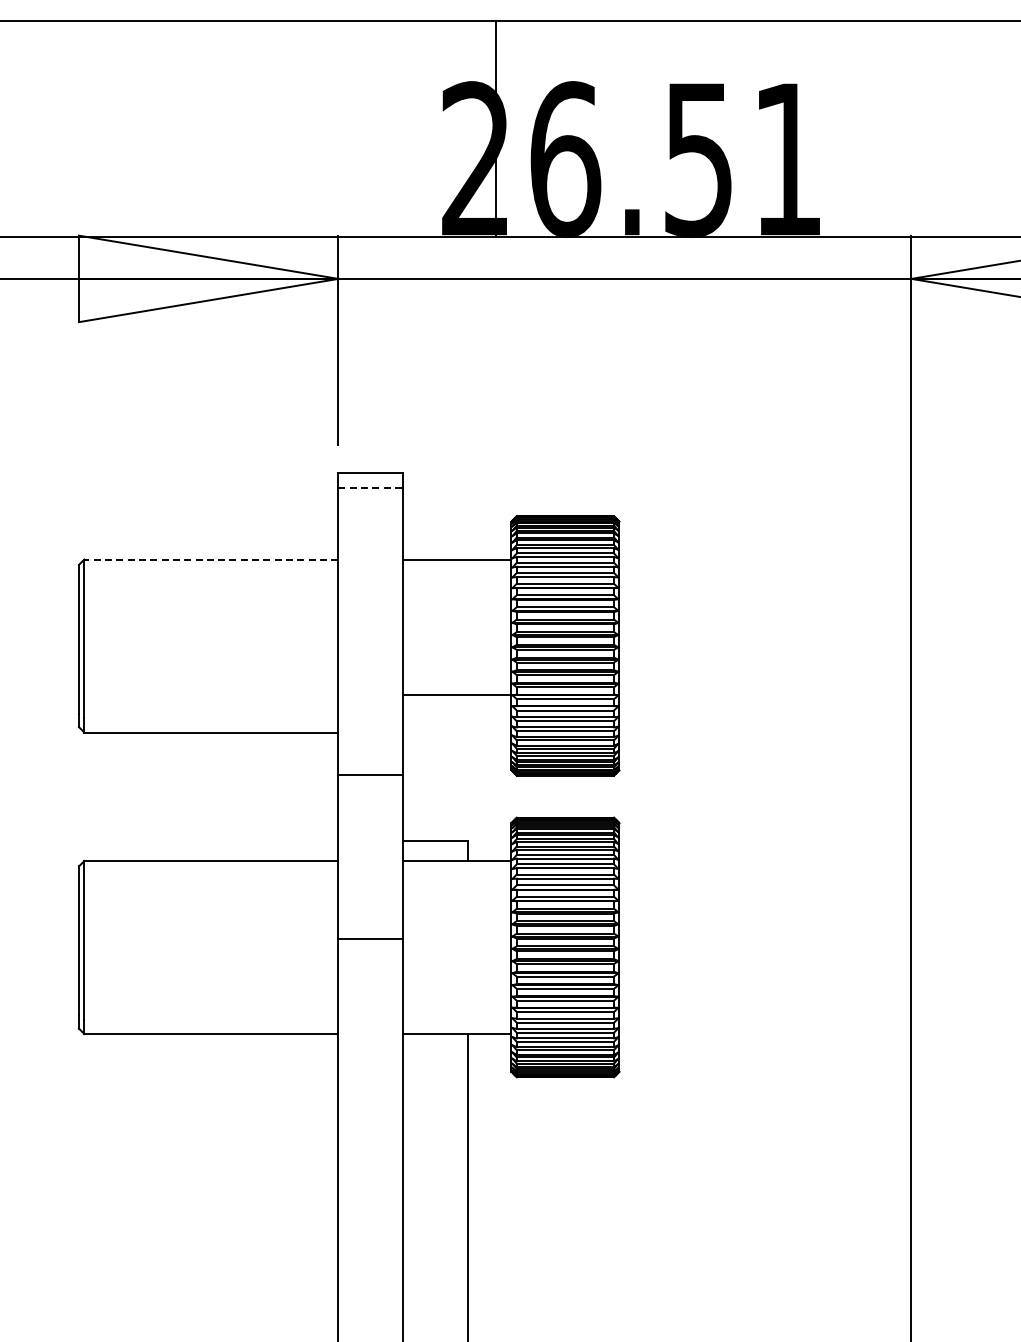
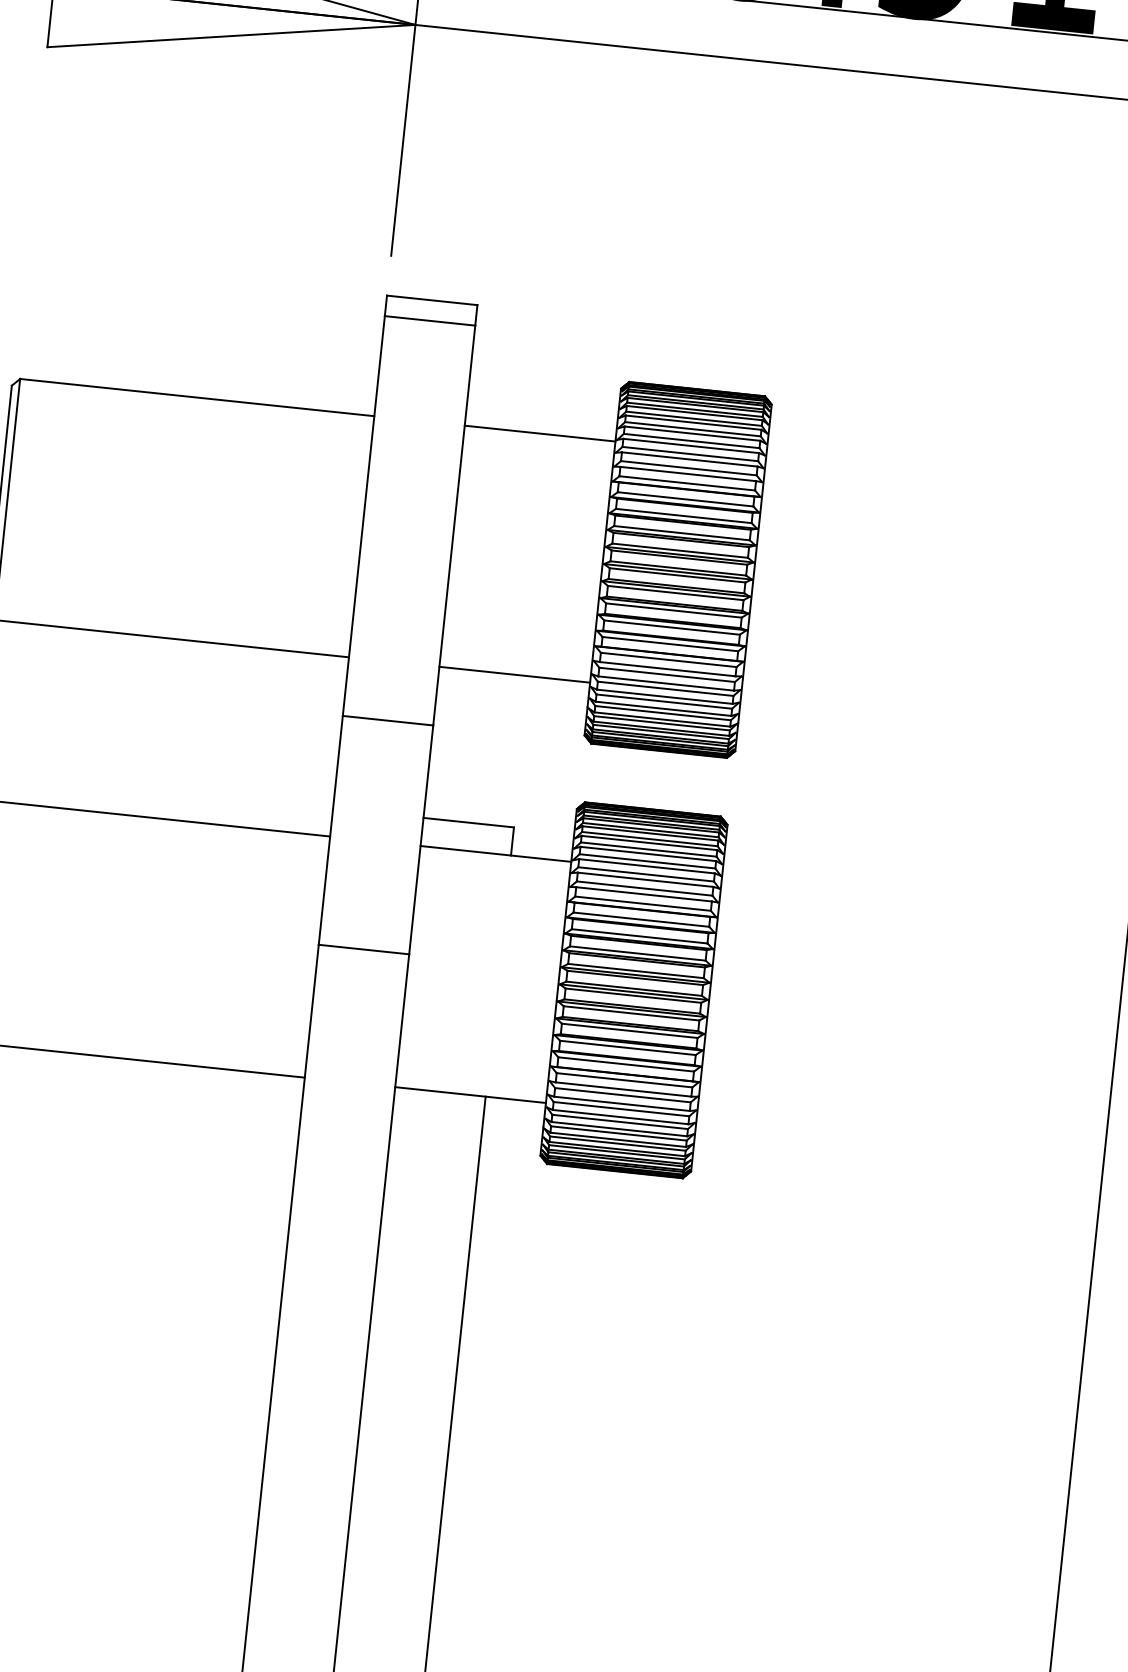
line: (371, 487) -> (431, 320), dashed -> solid
line: (210, 559) -> (196, 397), dashed -> solid
line: (457, 694) -> (515, 674), moved

